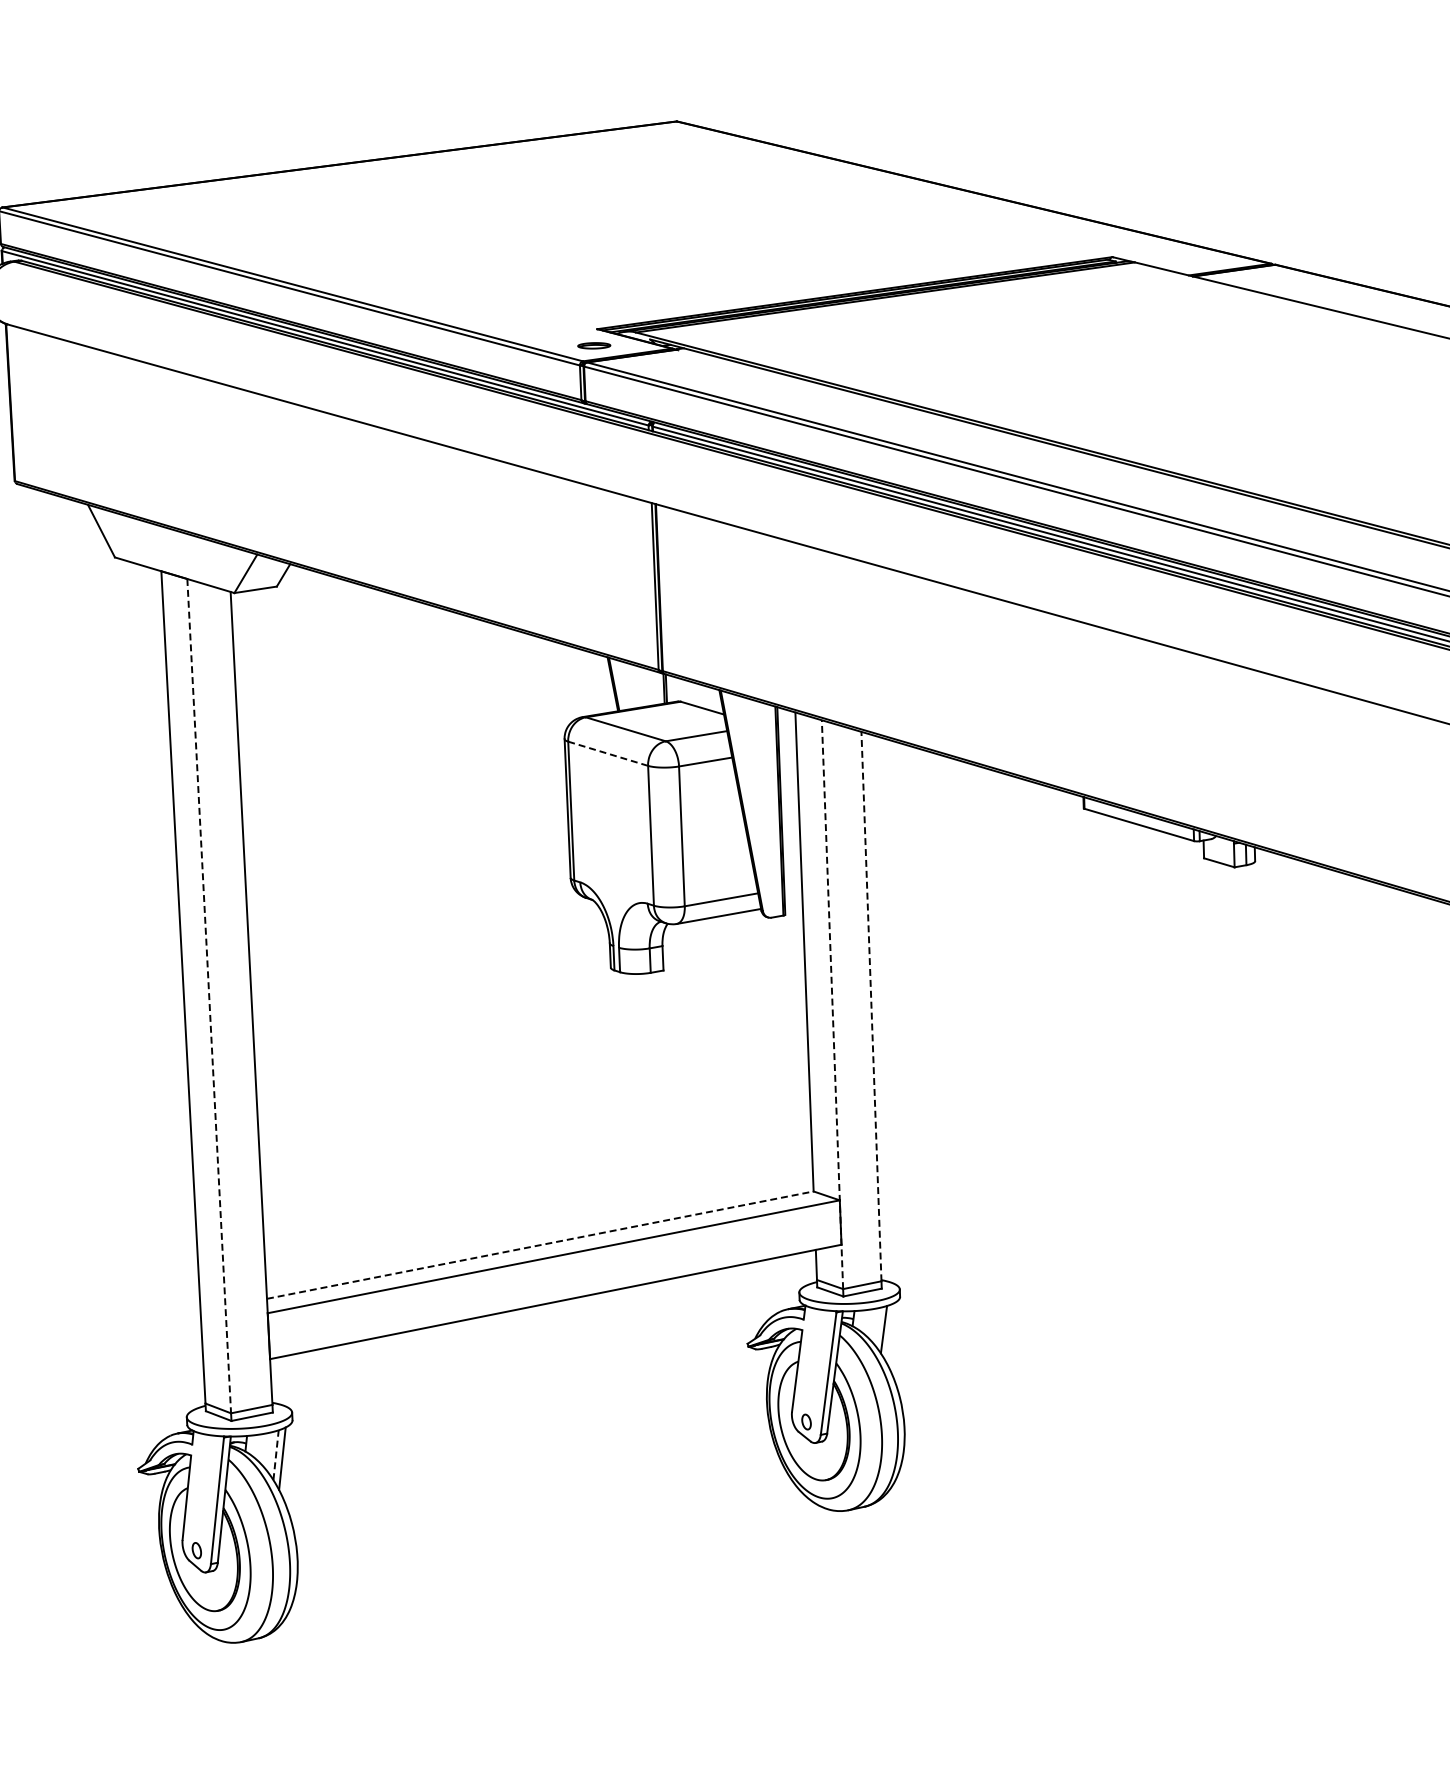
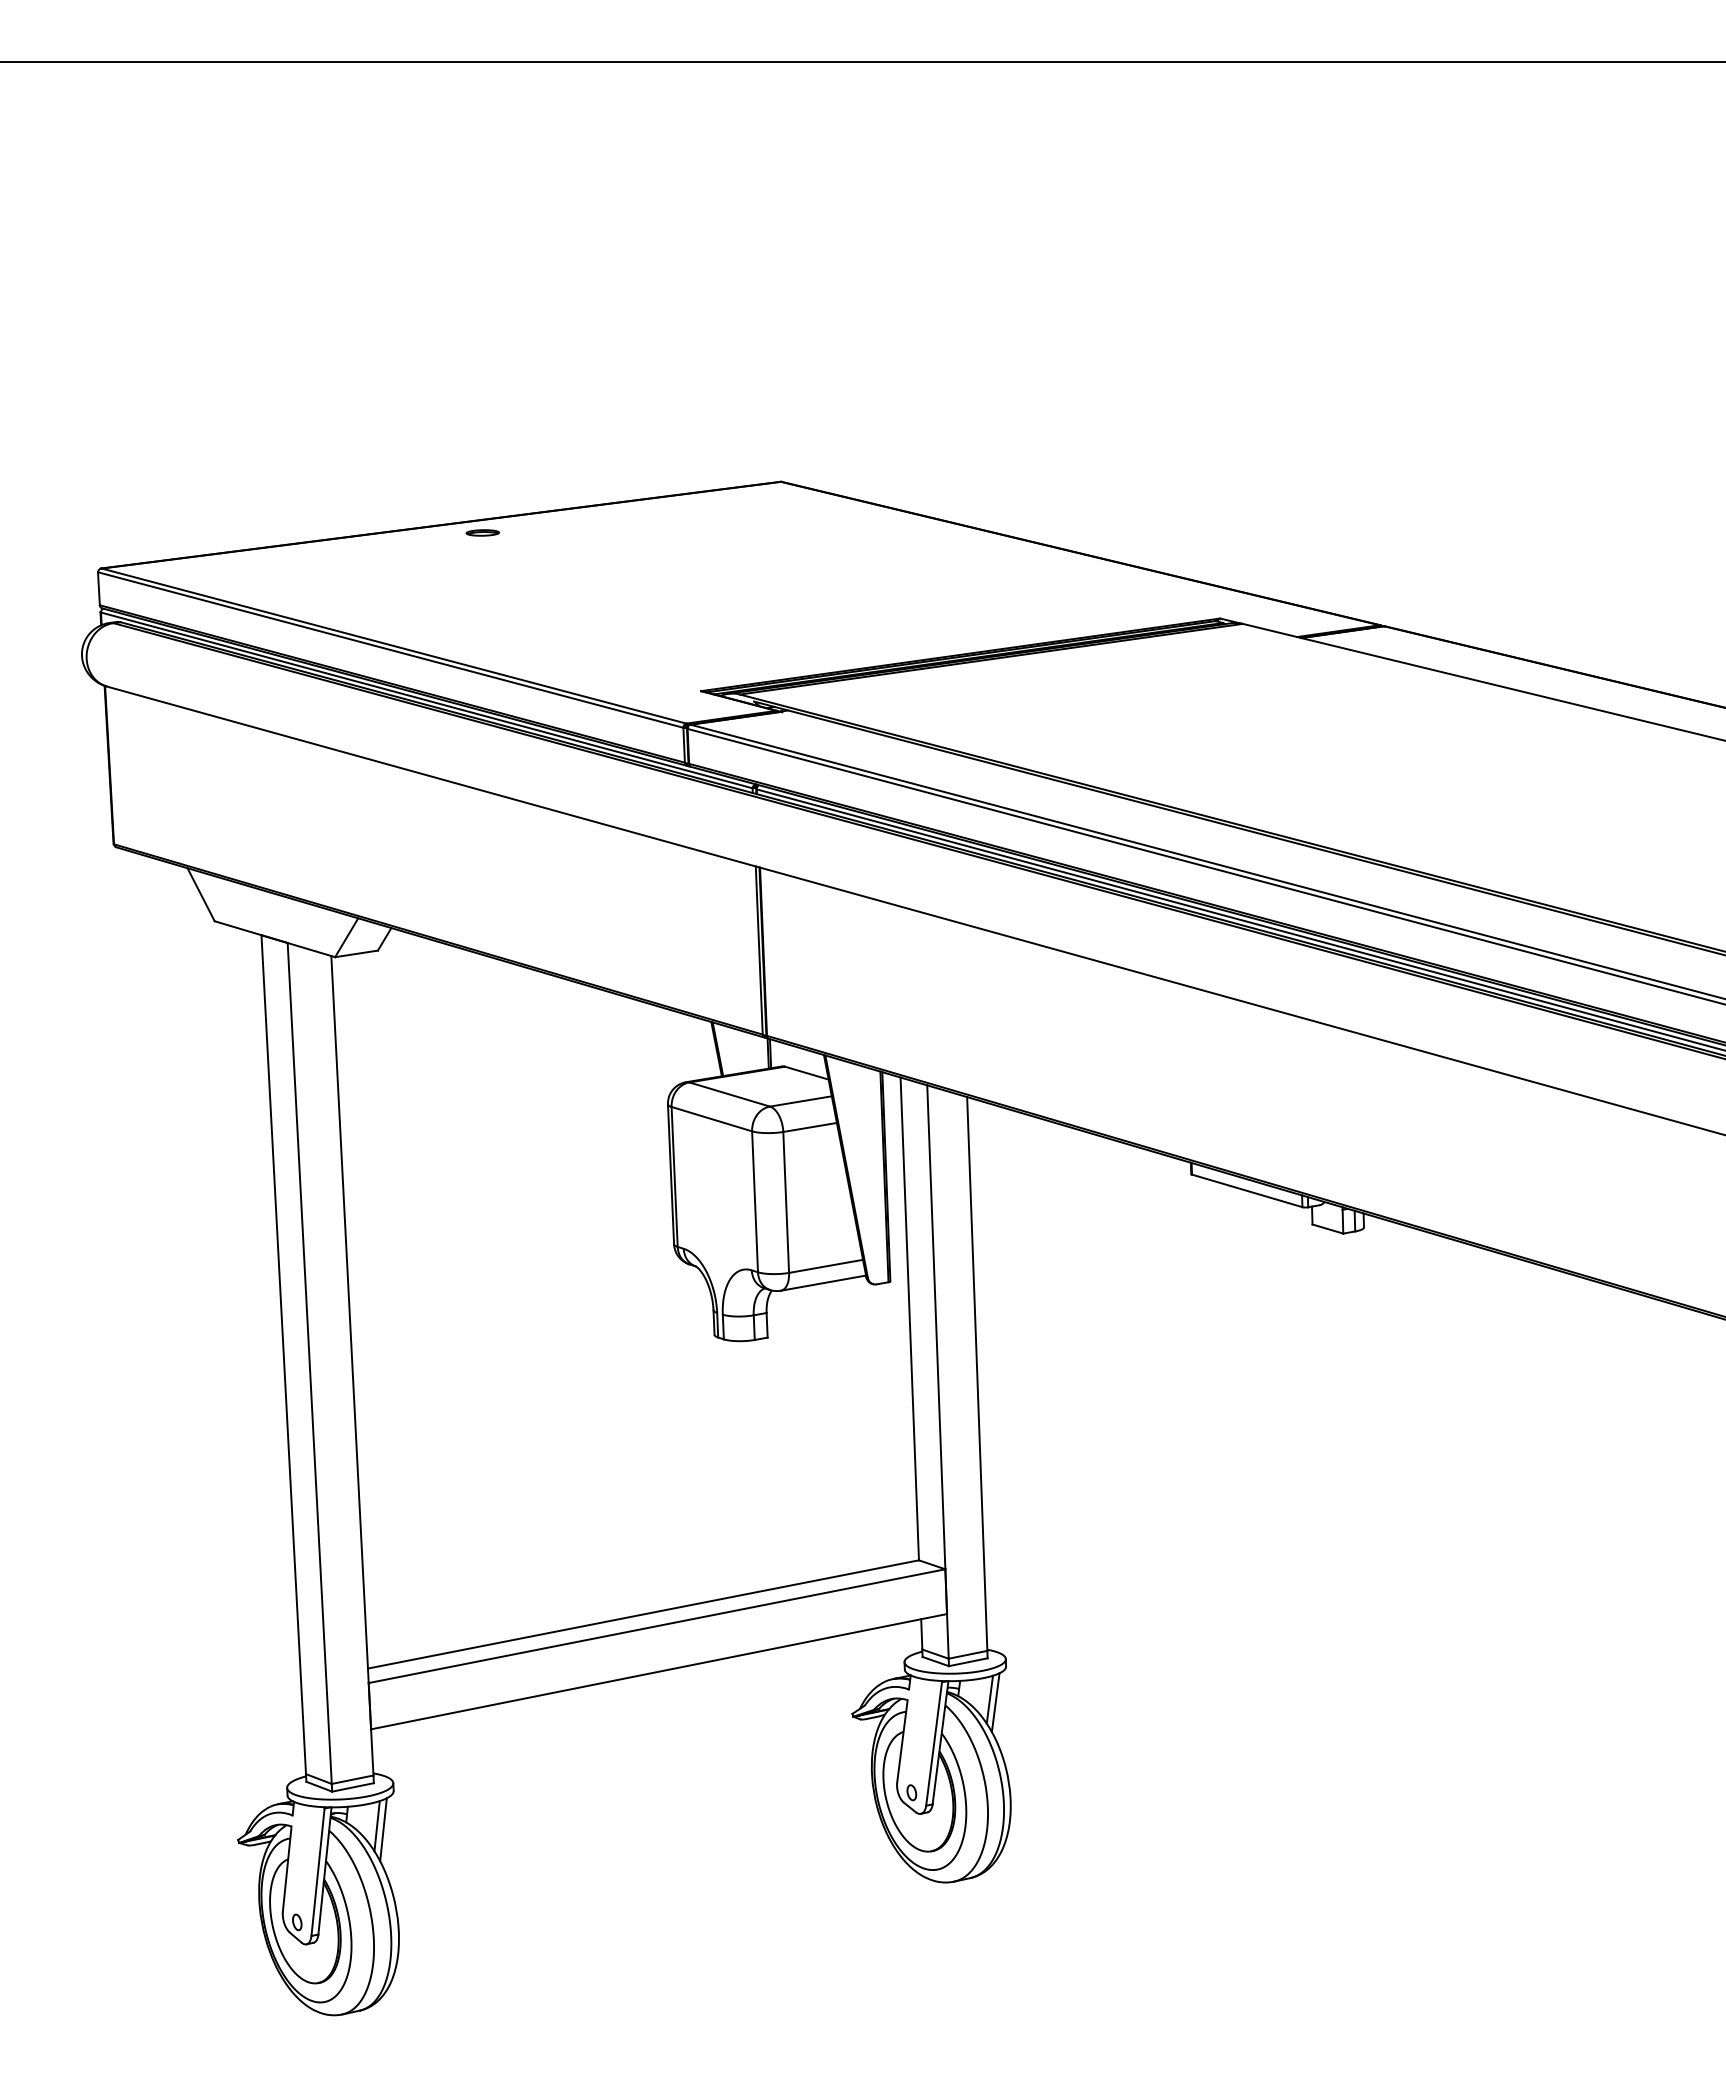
part: (593, 345) -> (482, 532), moved
line: (608, 754) -> (712, 1119), dashed -> solid
line: (208, 996) -> (309, 1363), dashed -> solid
line: (832, 1005) -> (937, 1372), dashed -> solid
line: (871, 1006) -> (977, 1373), dashed -> solid
line: (540, 1245) -> (643, 1614), dashed -> solid
line: (889, 1332) -> (995, 1702), added
line: (276, 1454) -> (377, 1825), dashed -> solid

